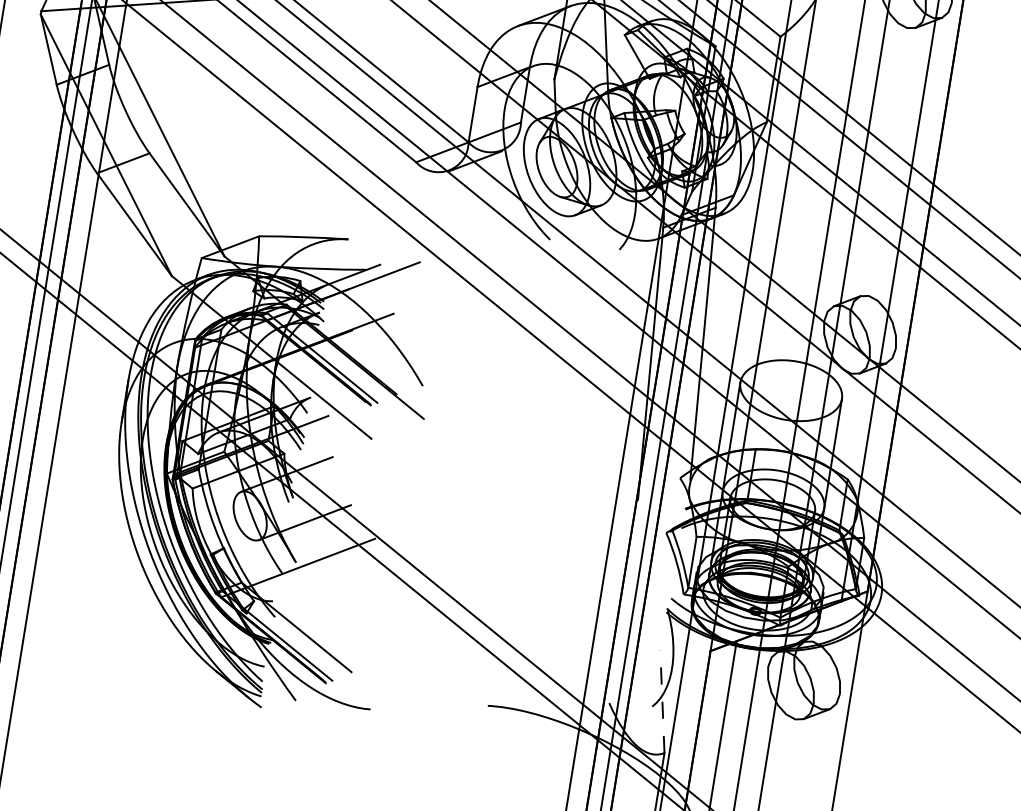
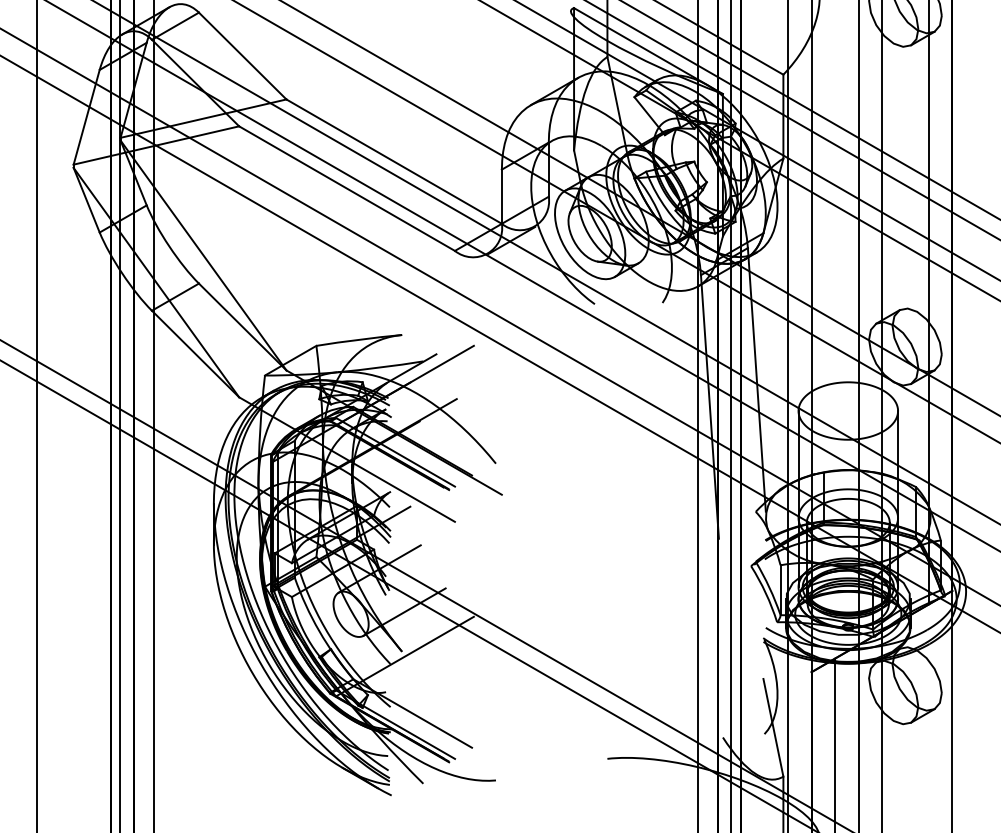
line: (662, 701) -> (773, 727), dashed -> solid

